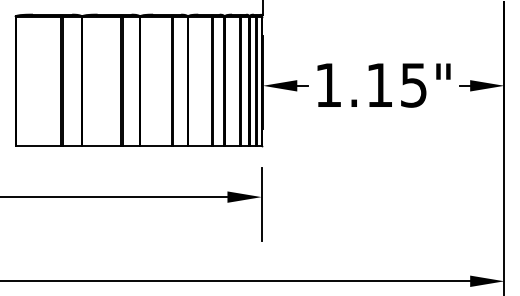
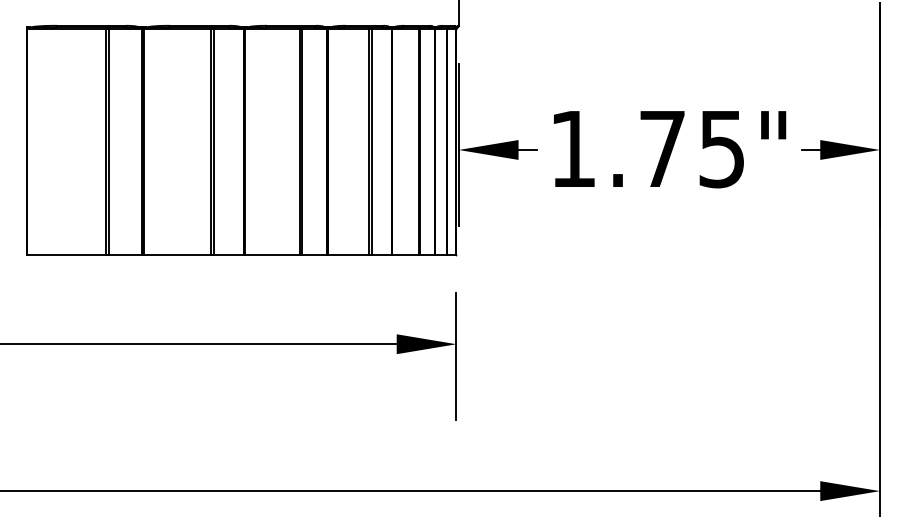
text: (379, 84) -> (662, 147), 1.15" -> 1.75"

